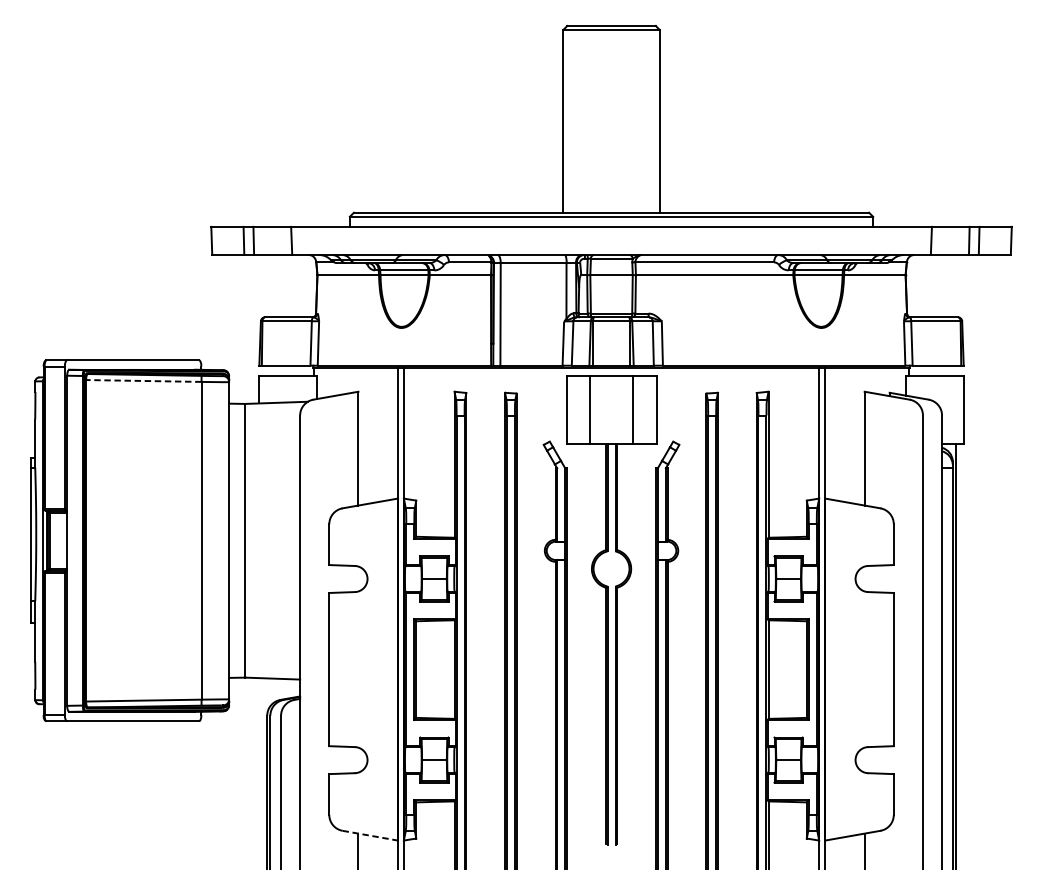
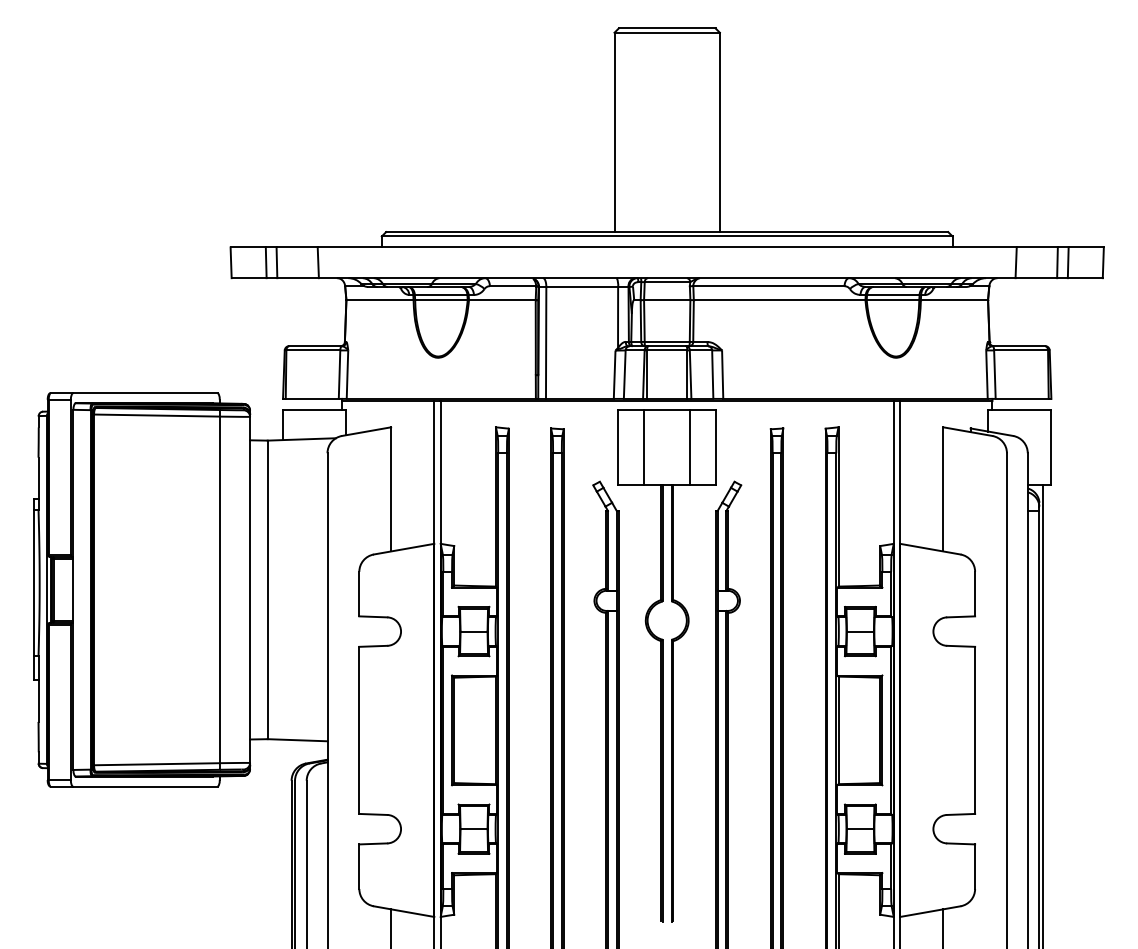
line: (144, 380) -> (157, 415), dashed -> solid
line: (370, 835) -> (404, 911), dashed -> solid

